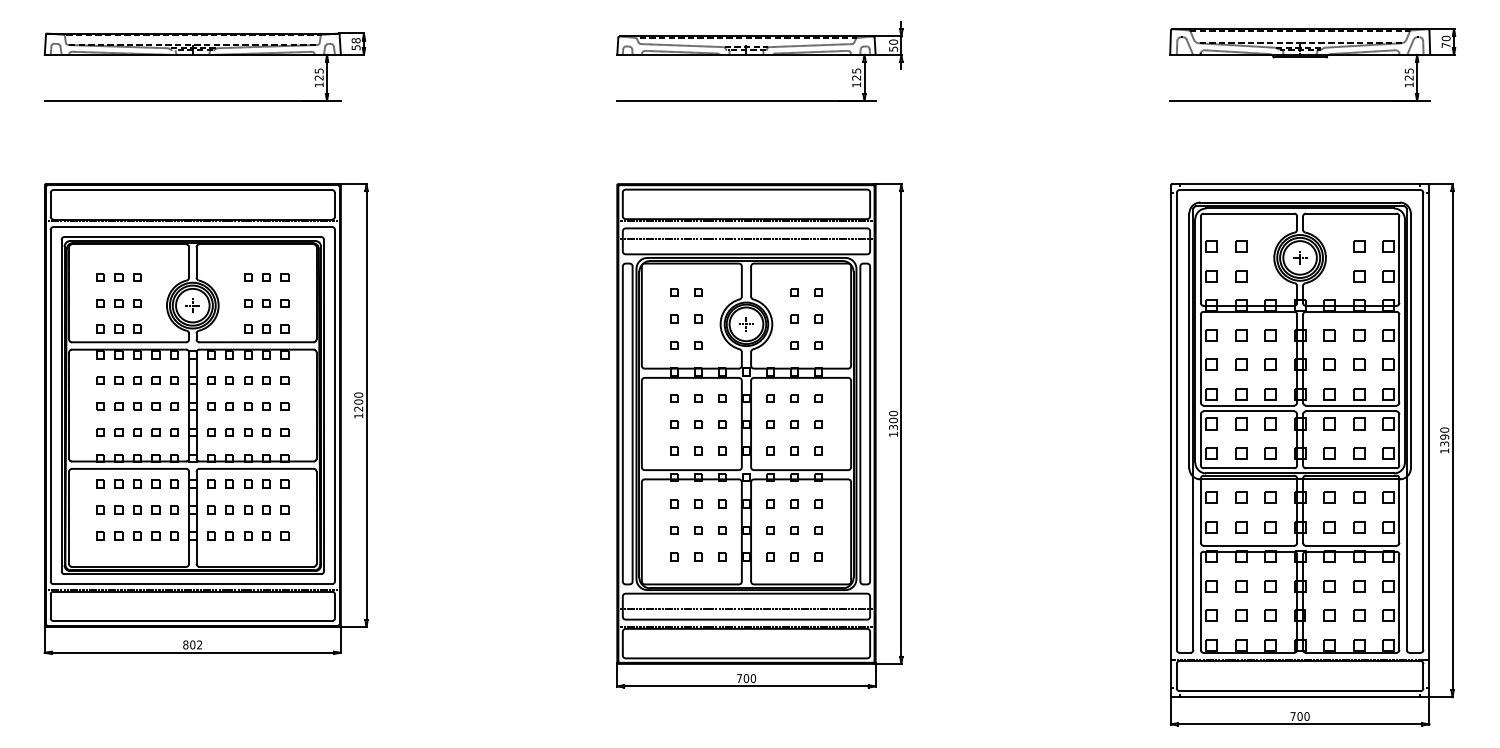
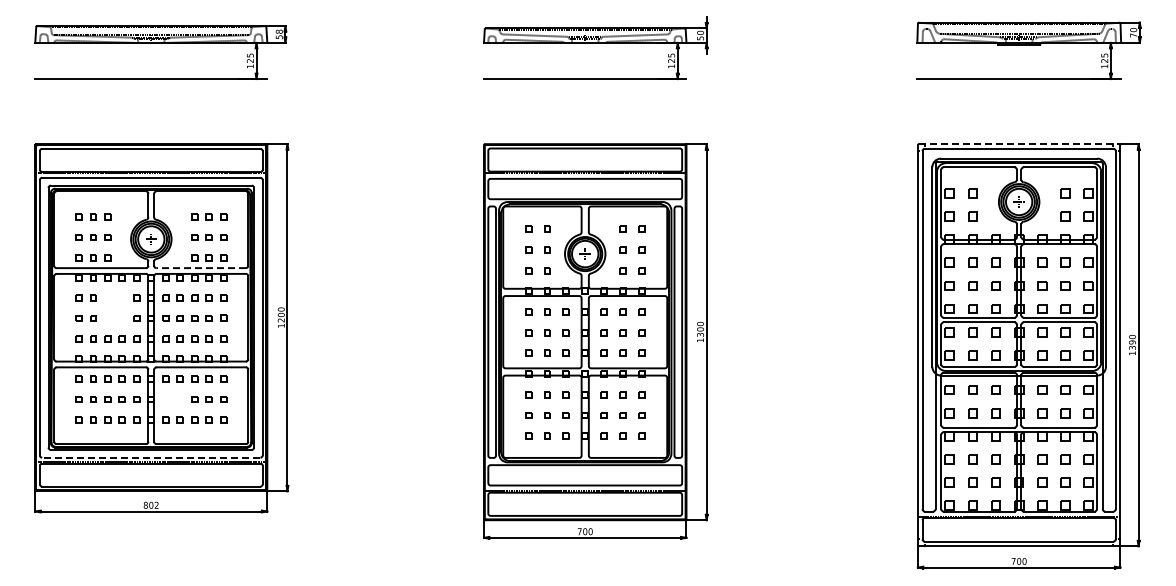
line: (1300, 184) -> (1019, 144), solid -> dashed
line: (745, 239) -> (584, 187), removed
line: (256, 342) -> (201, 268), solid -> dashed
part: (145, 379) -> (114, 297), removed
part: (145, 406) -> (114, 318), removed
part: (219, 509) -> (172, 399), removed
line: (191, 583) -> (150, 457), solid -> dashed
line: (745, 608) -> (584, 476), removed

